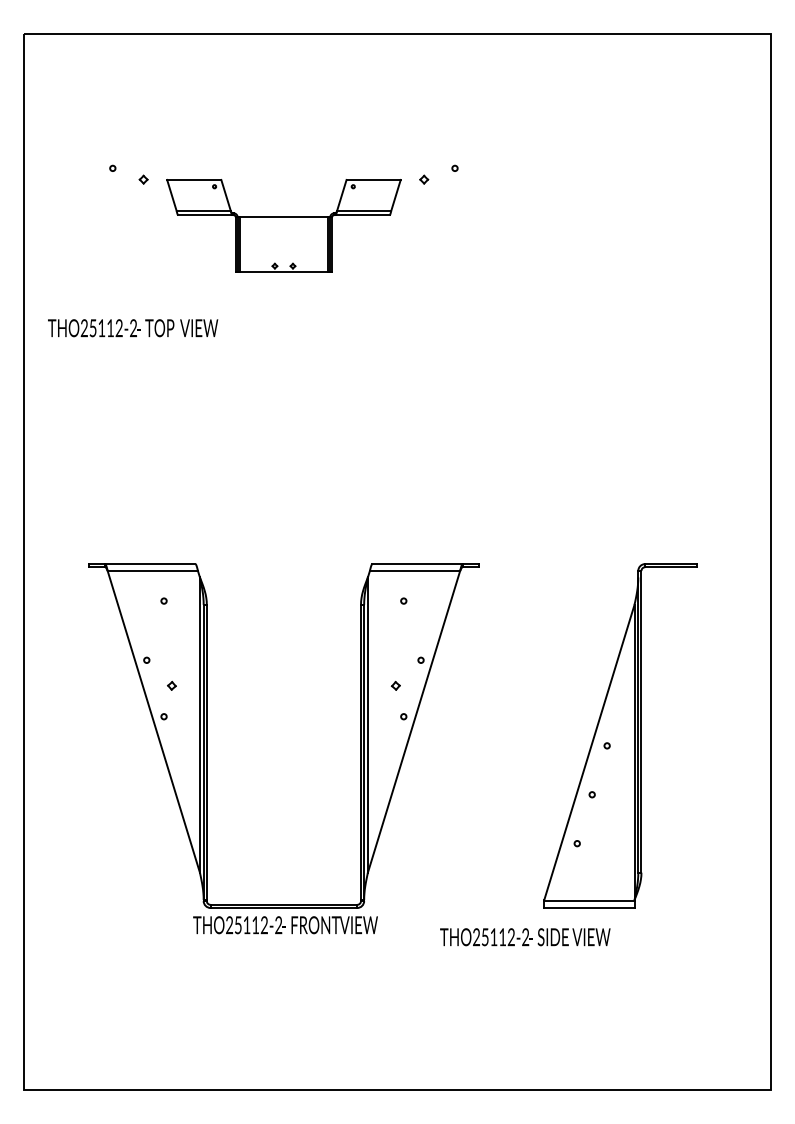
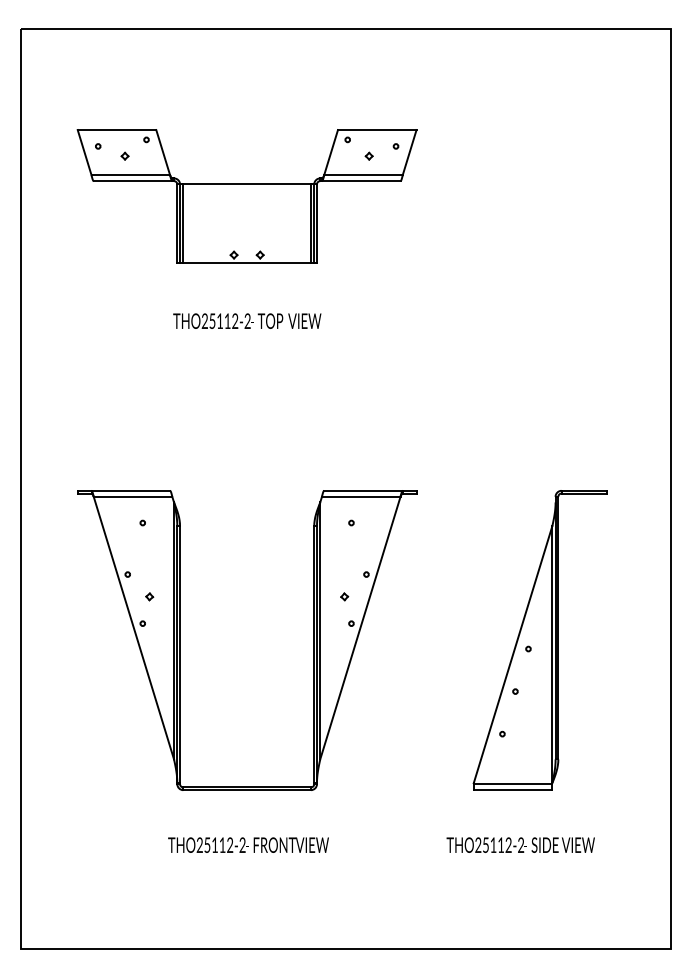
part: (283, 225) -> (246, 196), size x1.67
text: (133, 328) -> (247, 321), moved
text: (285, 925) -> (248, 845), moved
text: (525, 937) -> (520, 845), moved

